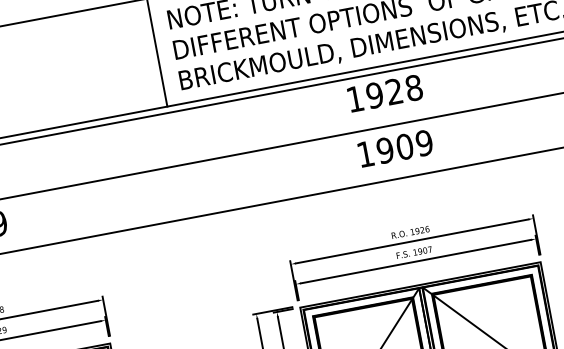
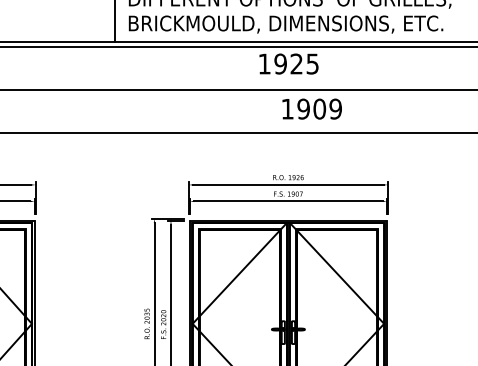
text: (413, 87) -> (312, 63), 1928 -> 1925
text: (394, 147) -> (311, 108), moved

